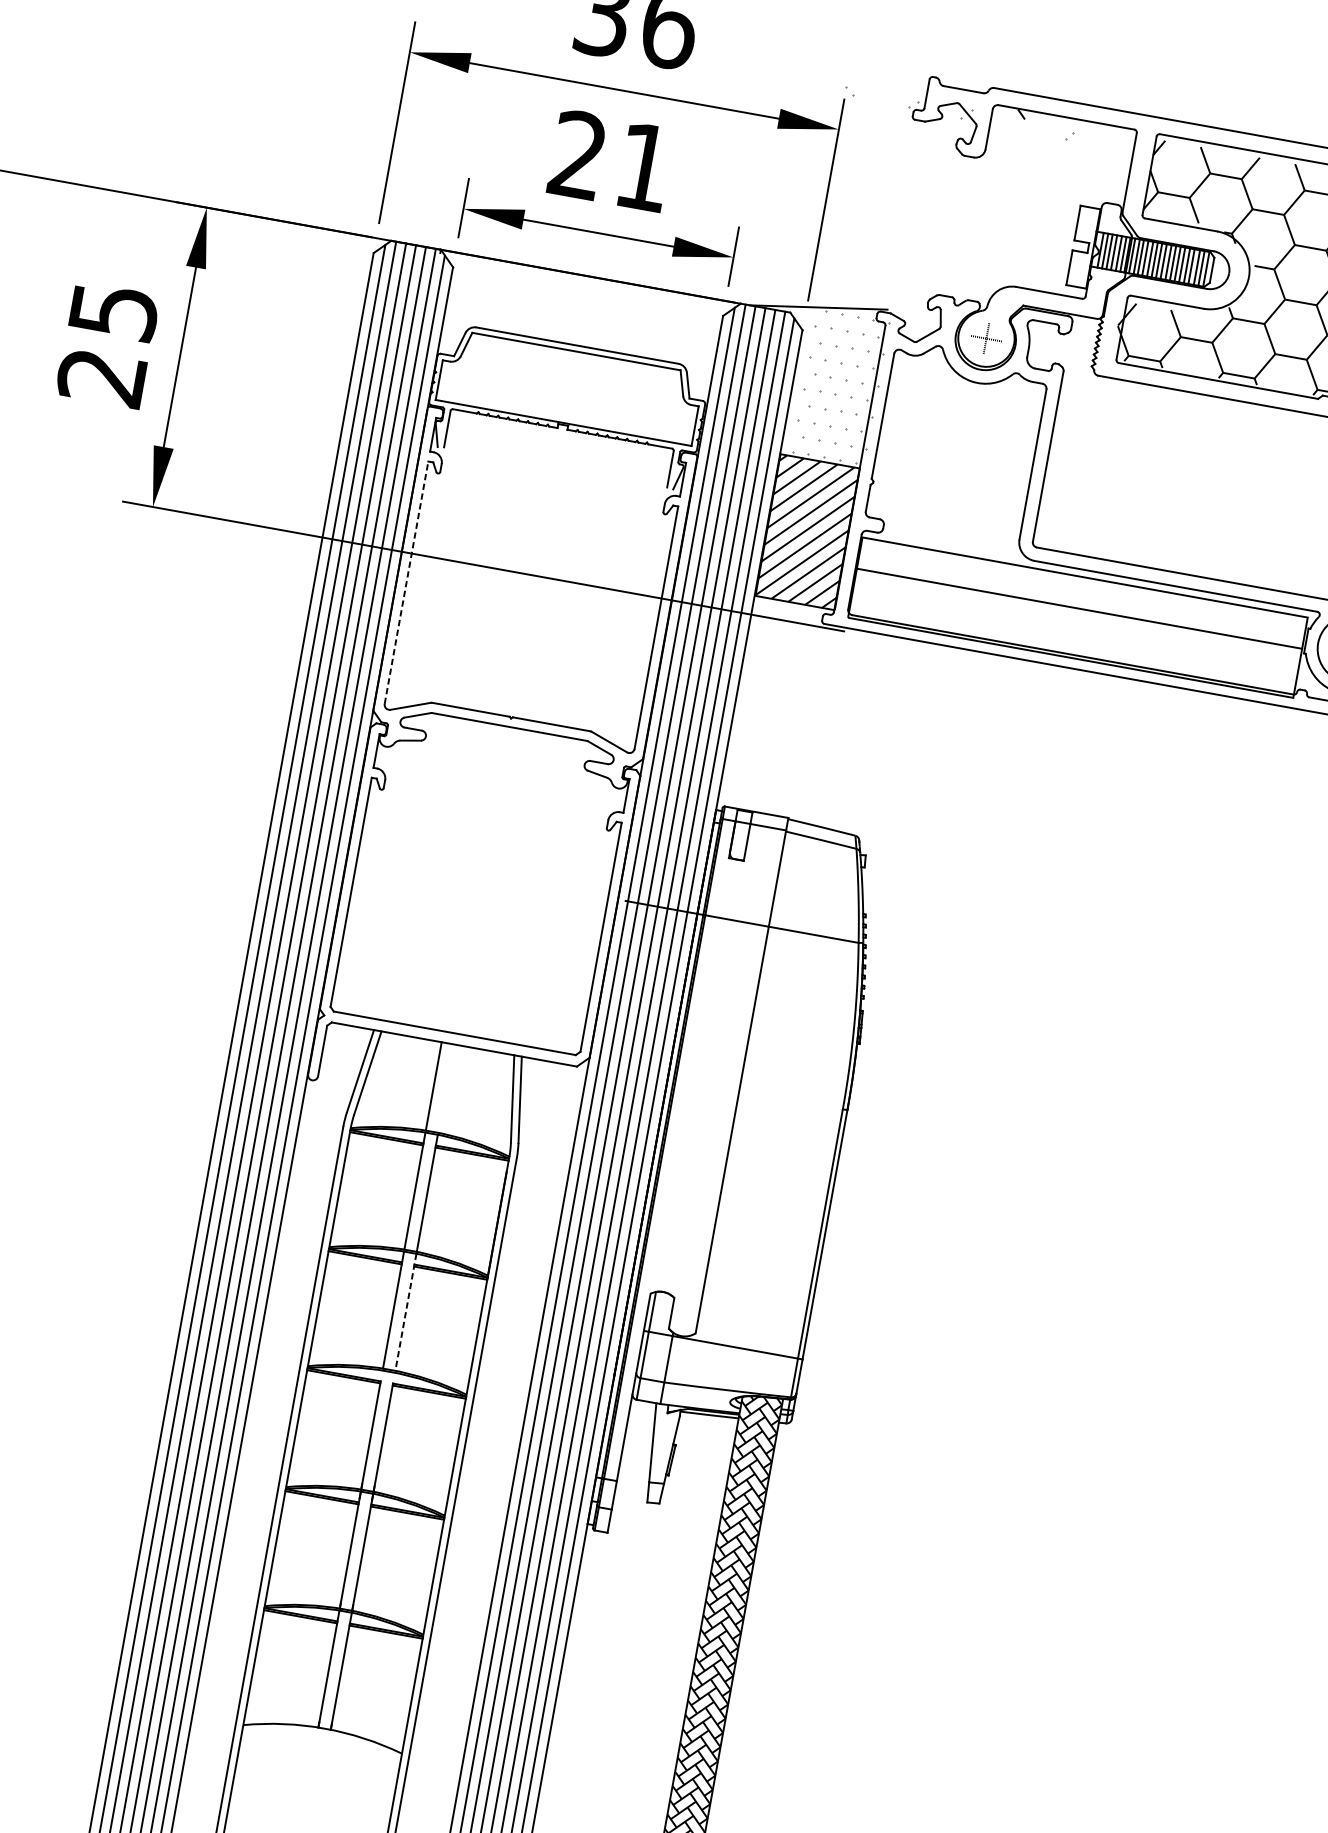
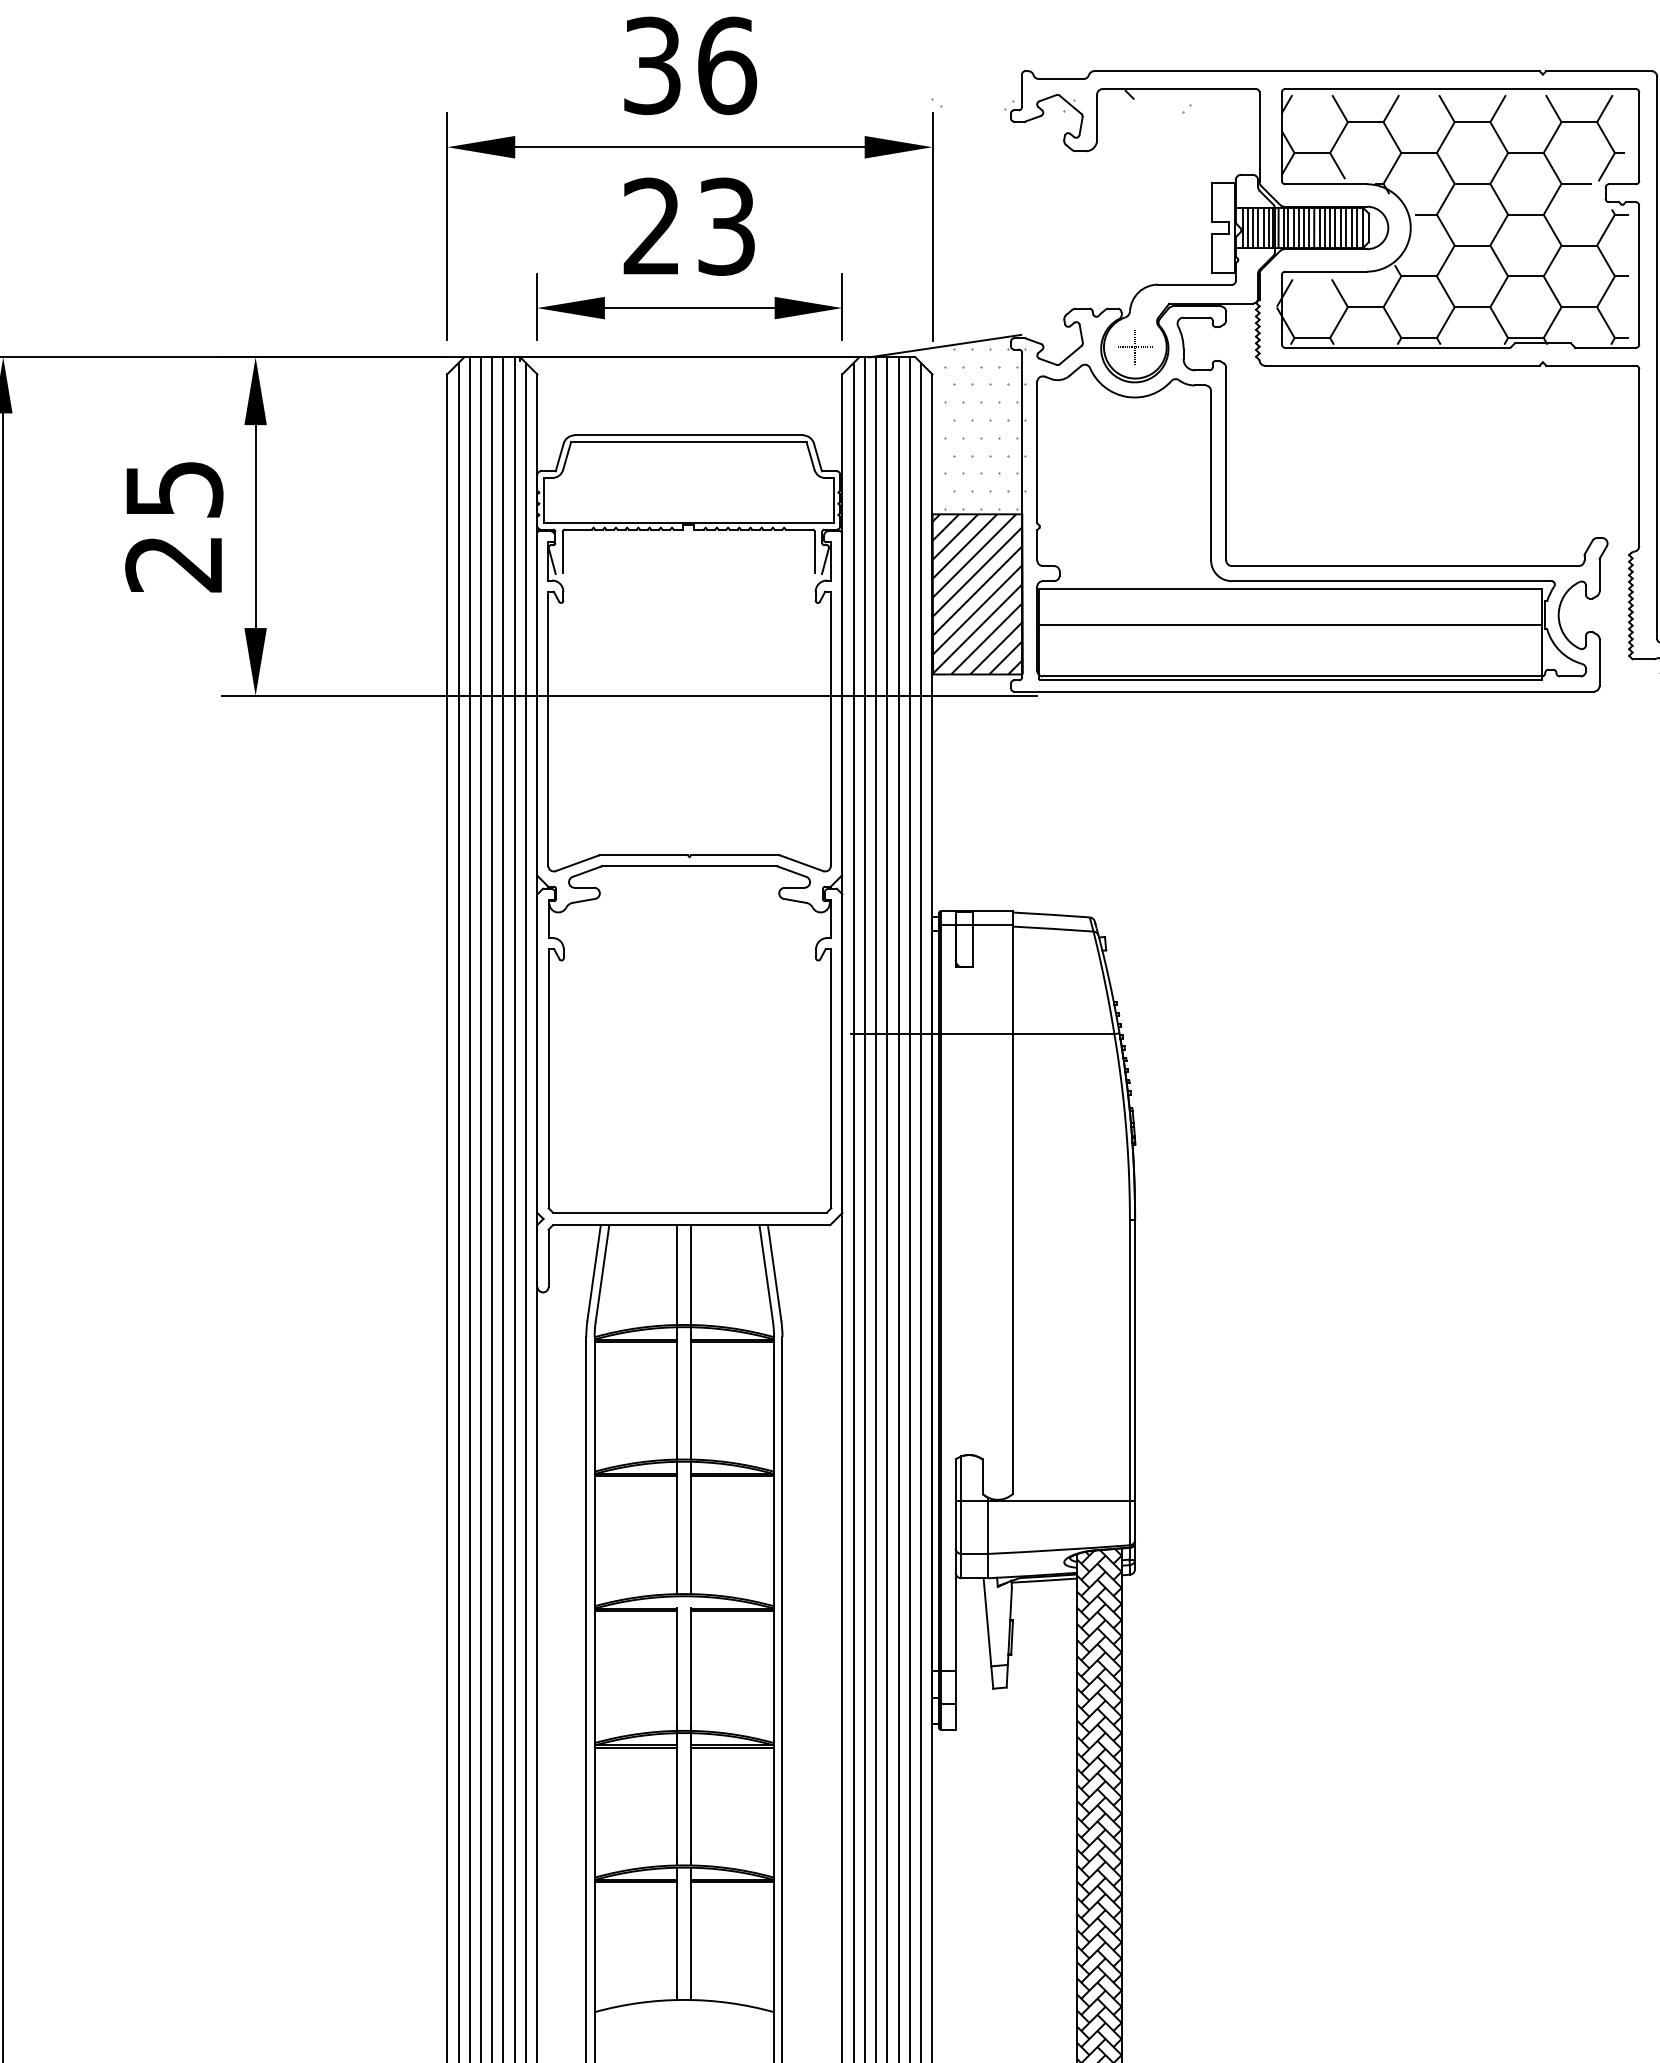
text: (644, 166) -> (726, 226), 21 -> 23
line: (406, 582) -> (548, 728), dashed -> solid
line: (446, 1089) -> (691, 1275), added
line: (405, 1312) -> (691, 1528), dashed -> solid

